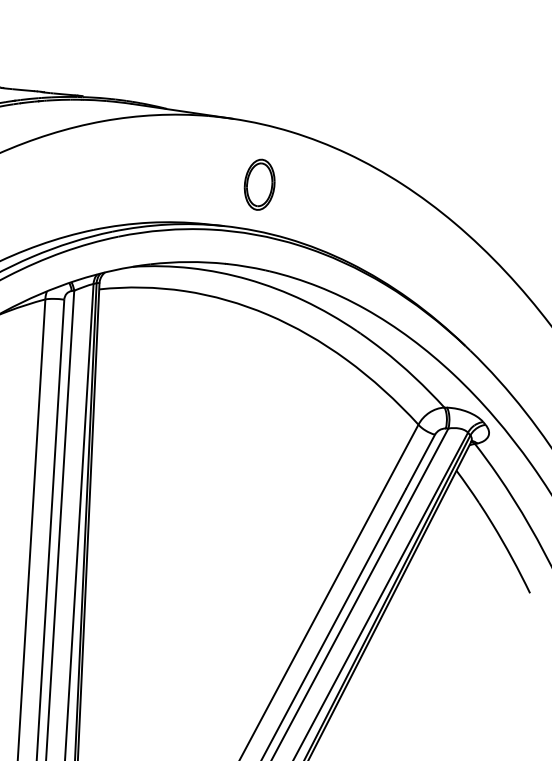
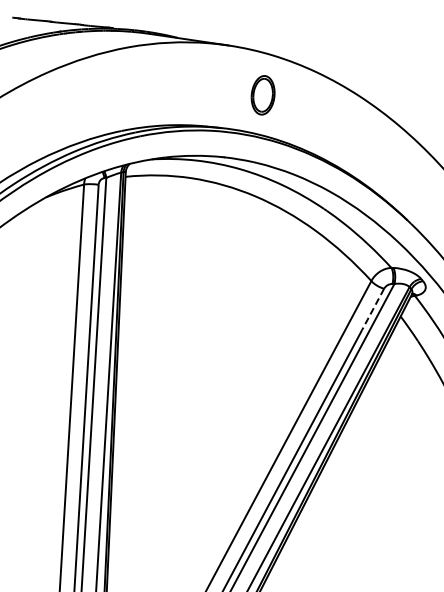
part: (258, 185) -> (262, 95), moved
line: (419, 461) -> (372, 309), solid -> dashed

